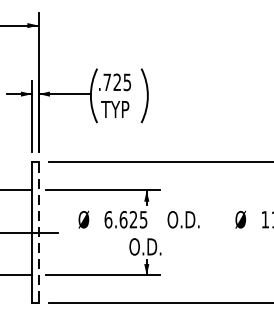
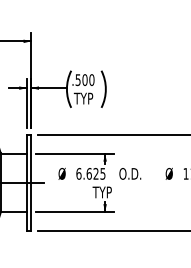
text: (116, 82) -> (84, 80), .725 -> .500
line: (38, 233) -> (31, 183), dashed -> solid
text: (144, 246) -> (103, 192), O.D. -> TYP

